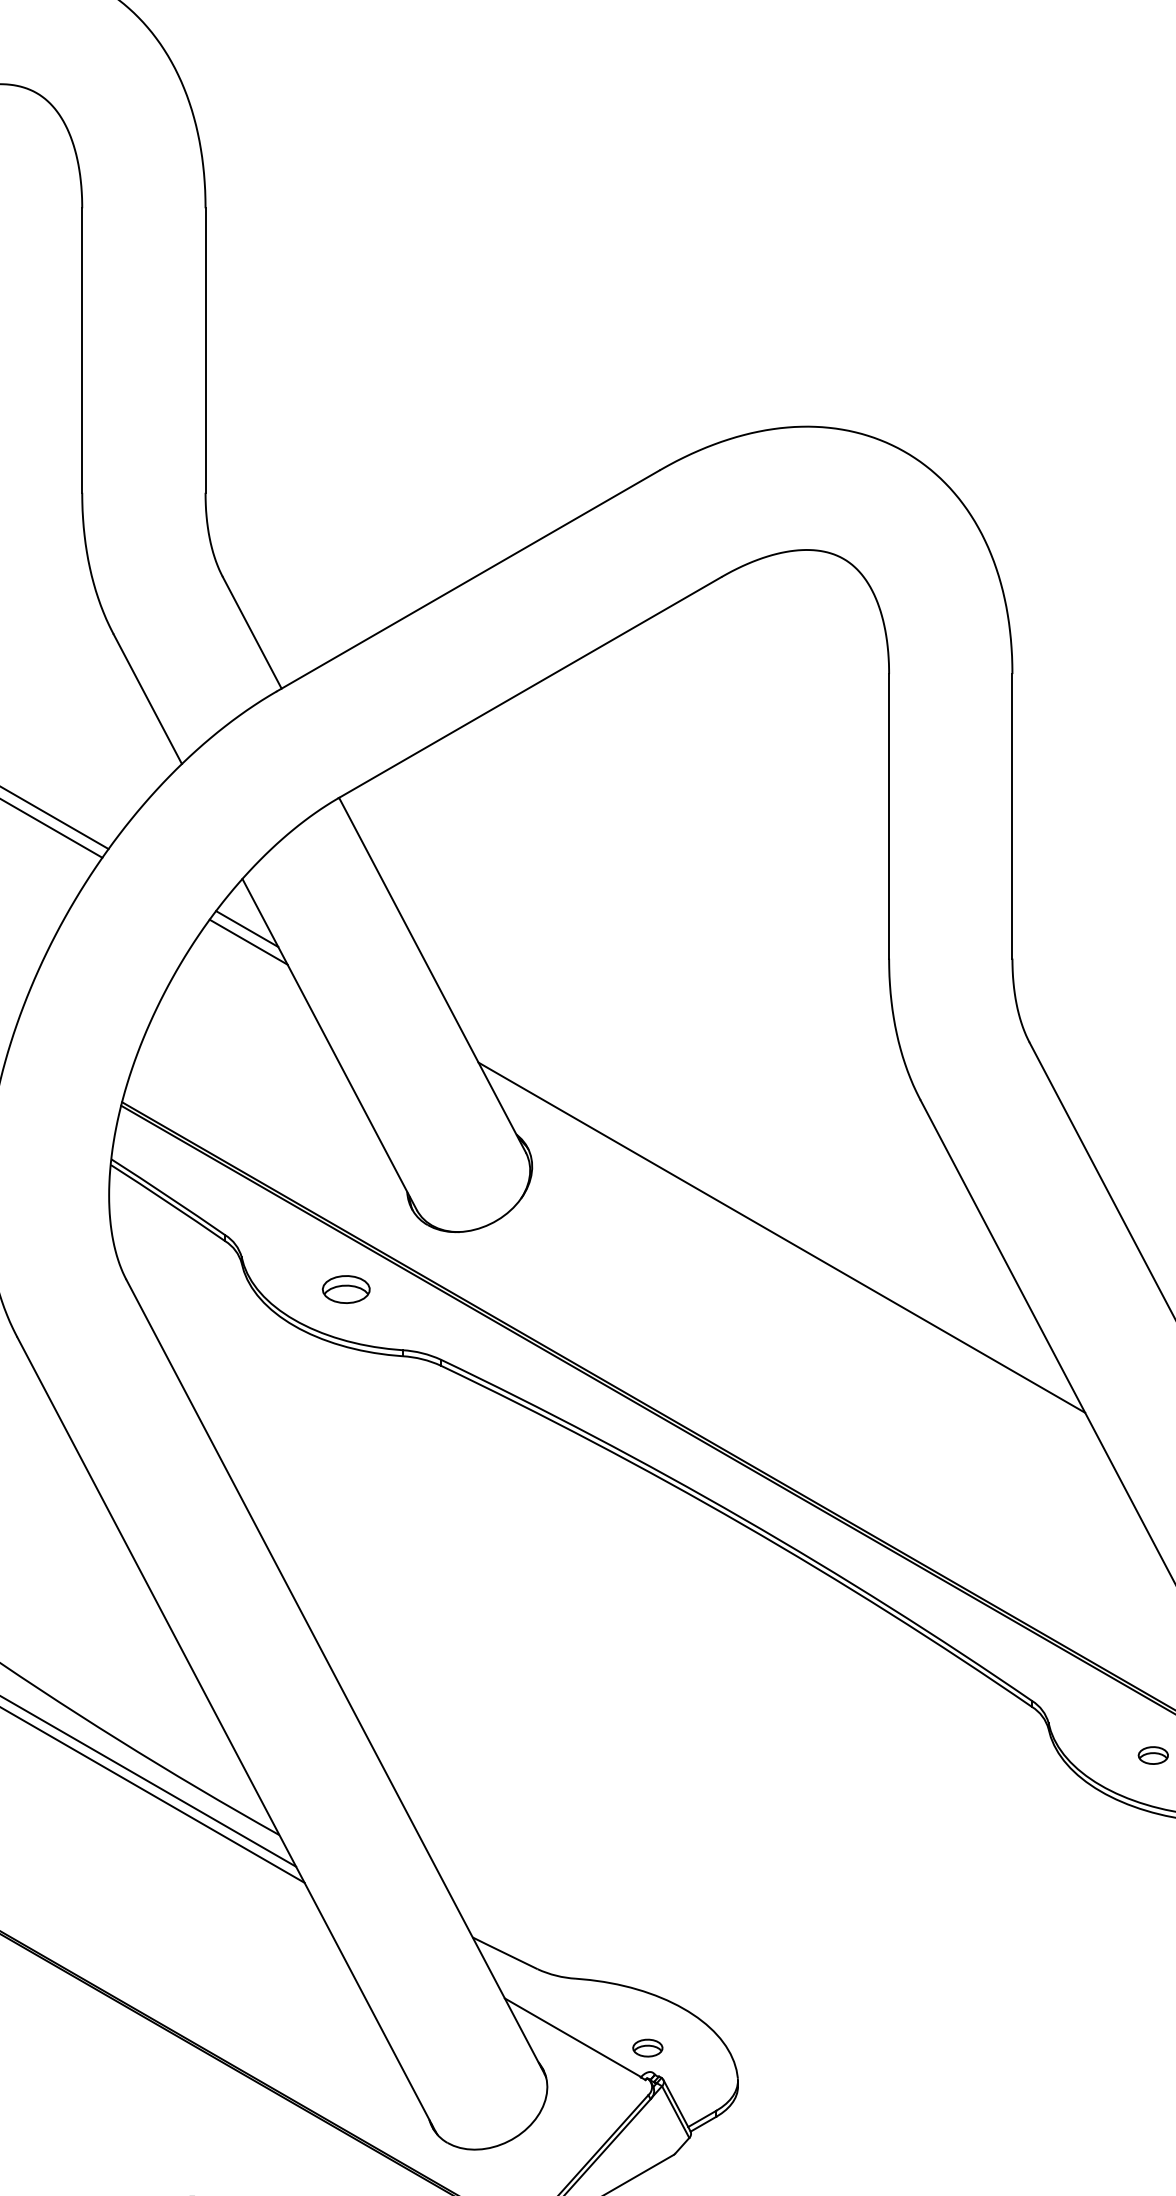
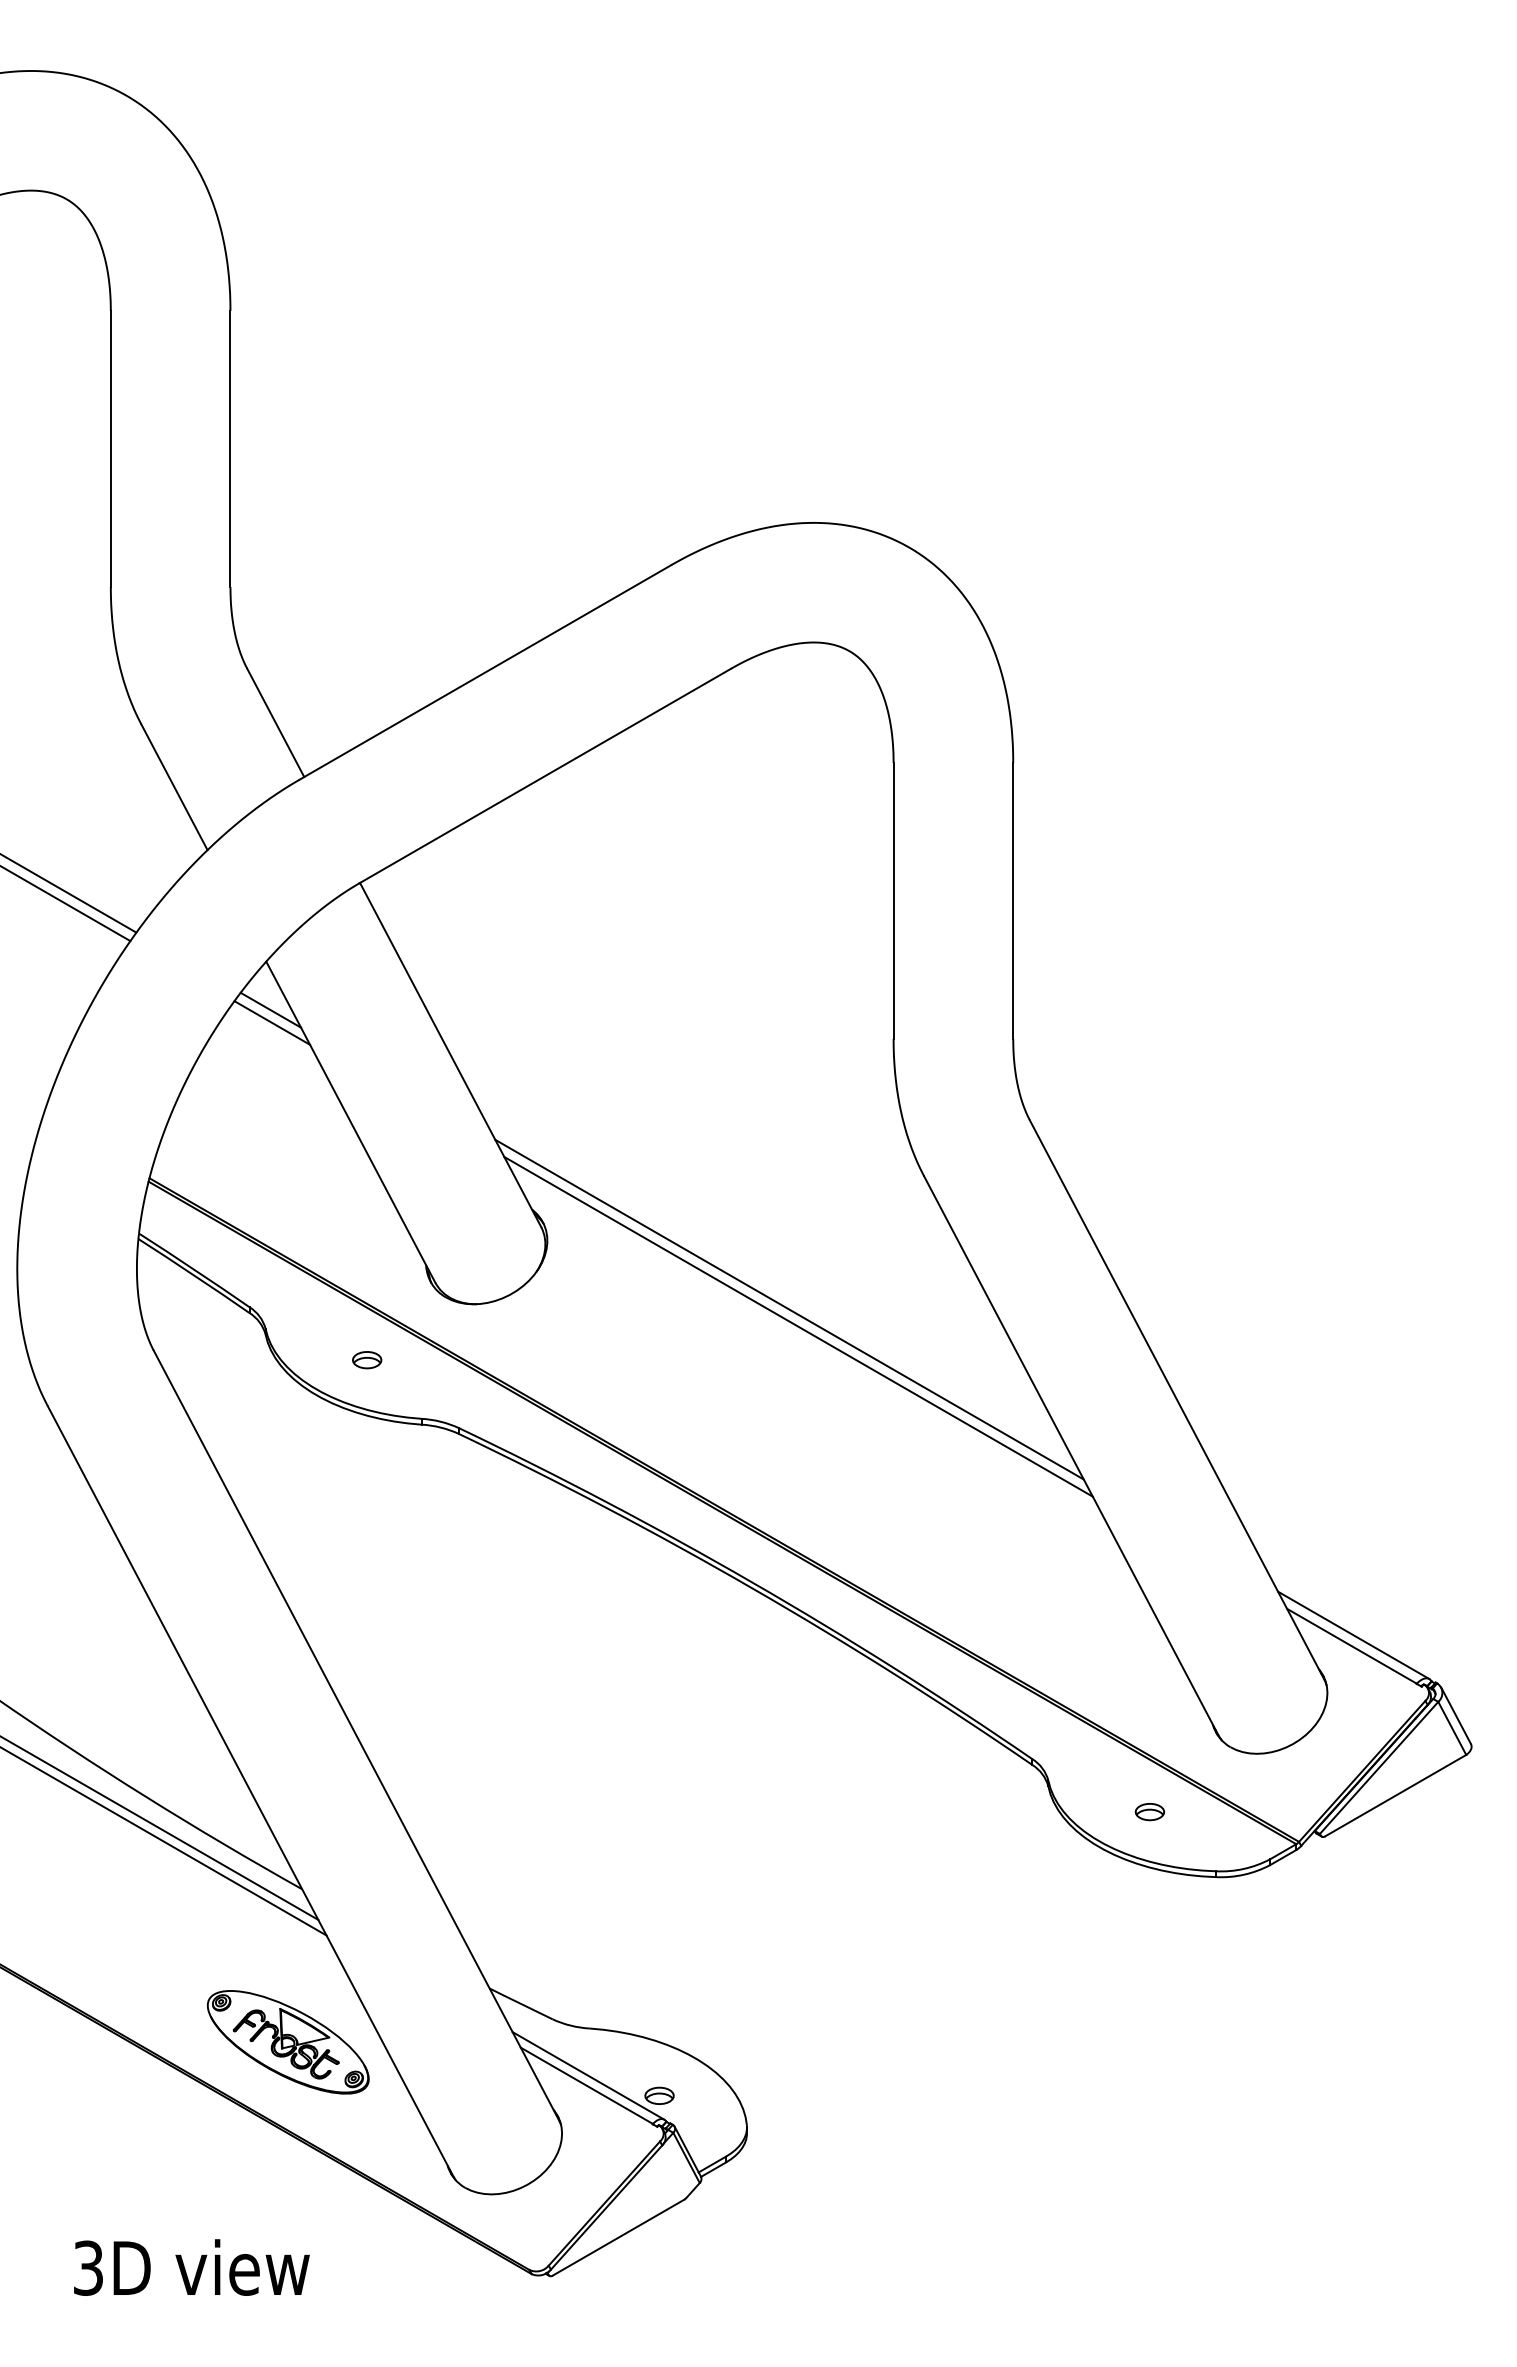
line: (791, 1255) -> (798, 1326), added
part: (346, 1290) -> (367, 1360), size x0.62
part: (264, 1993) -> (287, 2042), added
line: (574, 2027) -> (588, 2075), added

